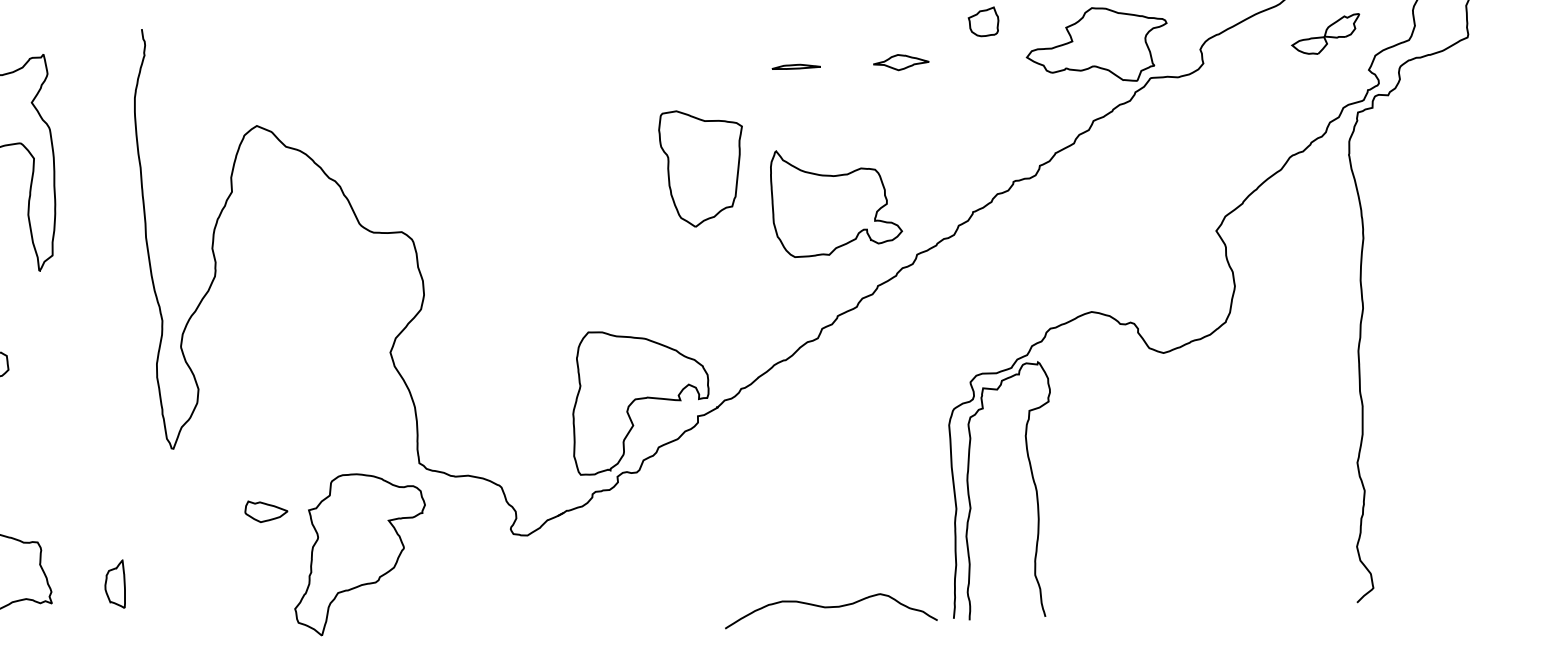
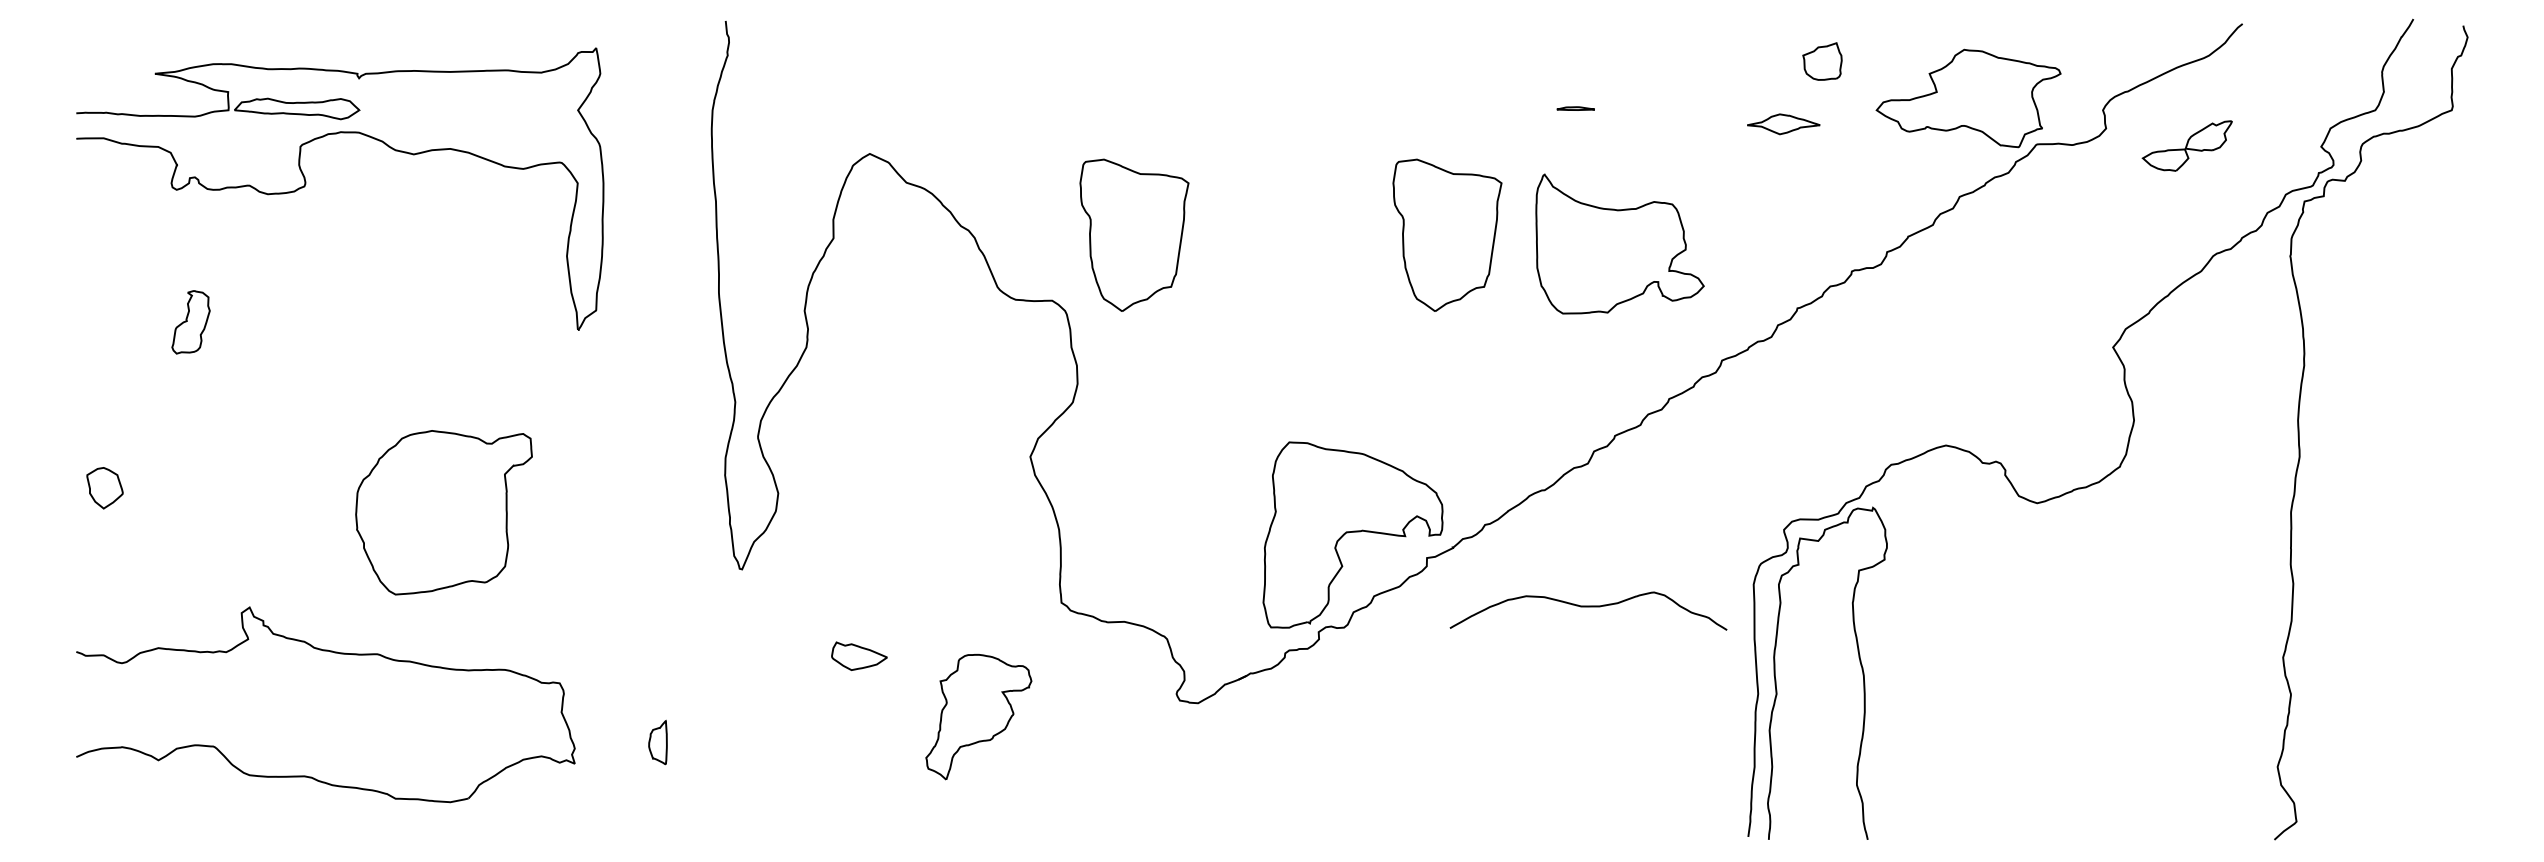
part: (1325, 34) -> (2186, 145), moved
part: (901, 62) -> (1783, 124), moved
part: (796, 66) -> (1575, 108), size x0.6
part: (462, 178) -> (1134, 234), added
part: (835, 201) -> (1619, 243), moved
part: (359, 553) -> (978, 716), size x0.6
part: (114, 584) -> (657, 742), size x0.7
curve: (830, 607) -> (1588, 607), moved

